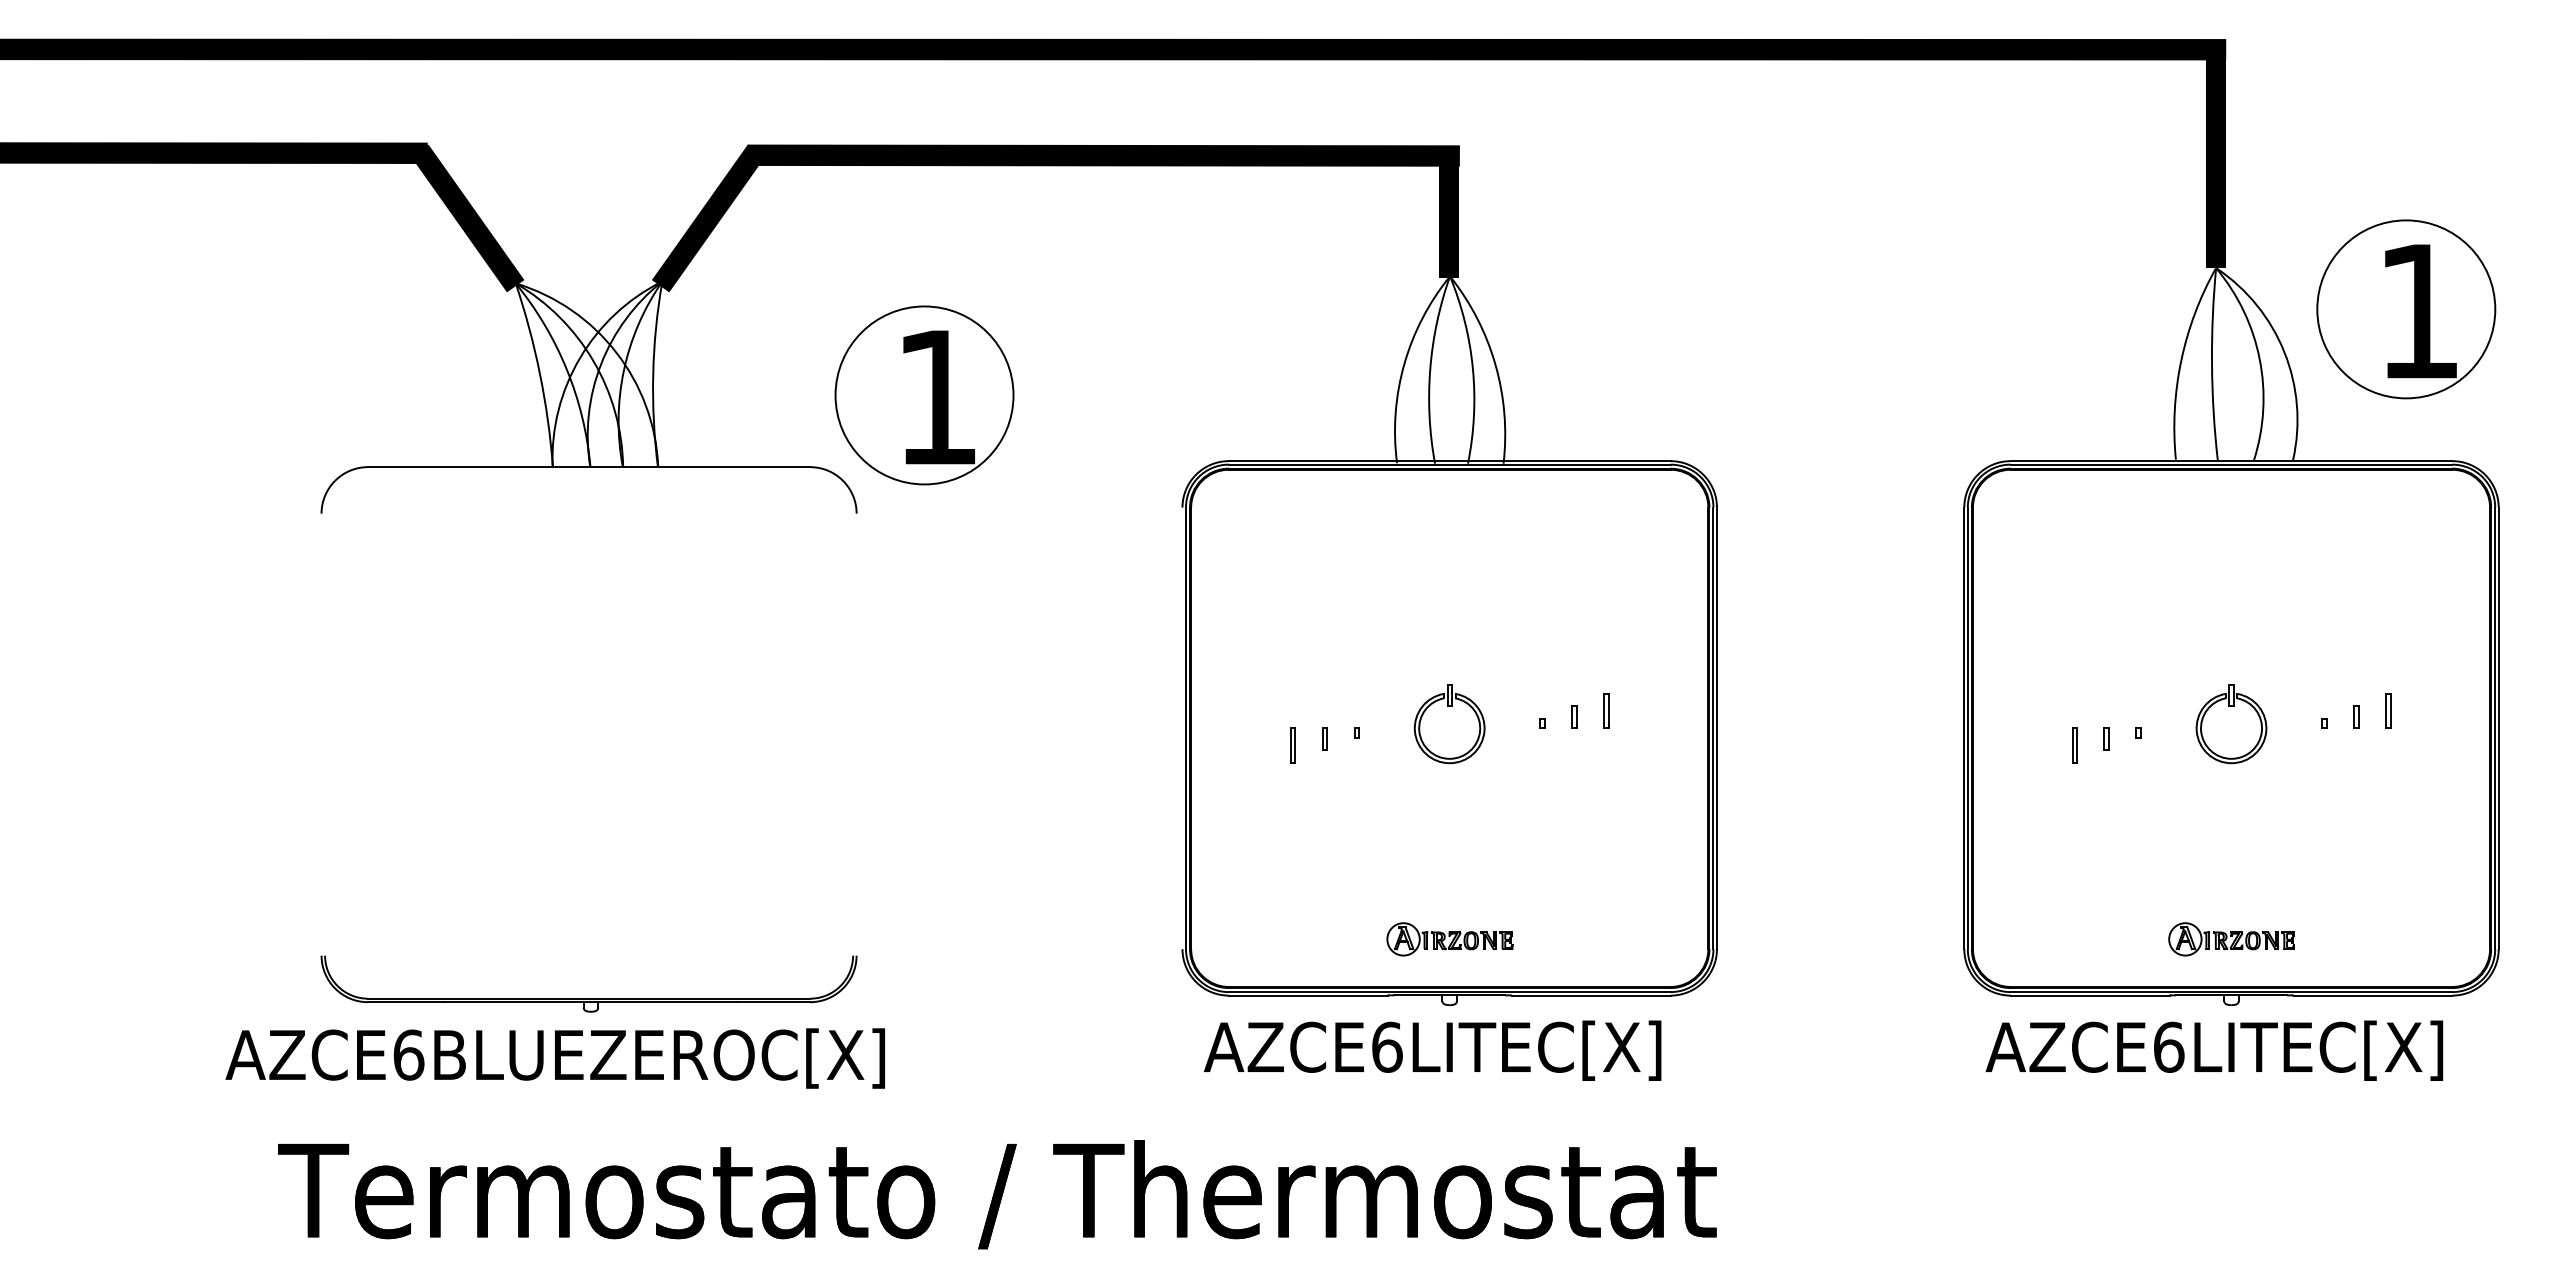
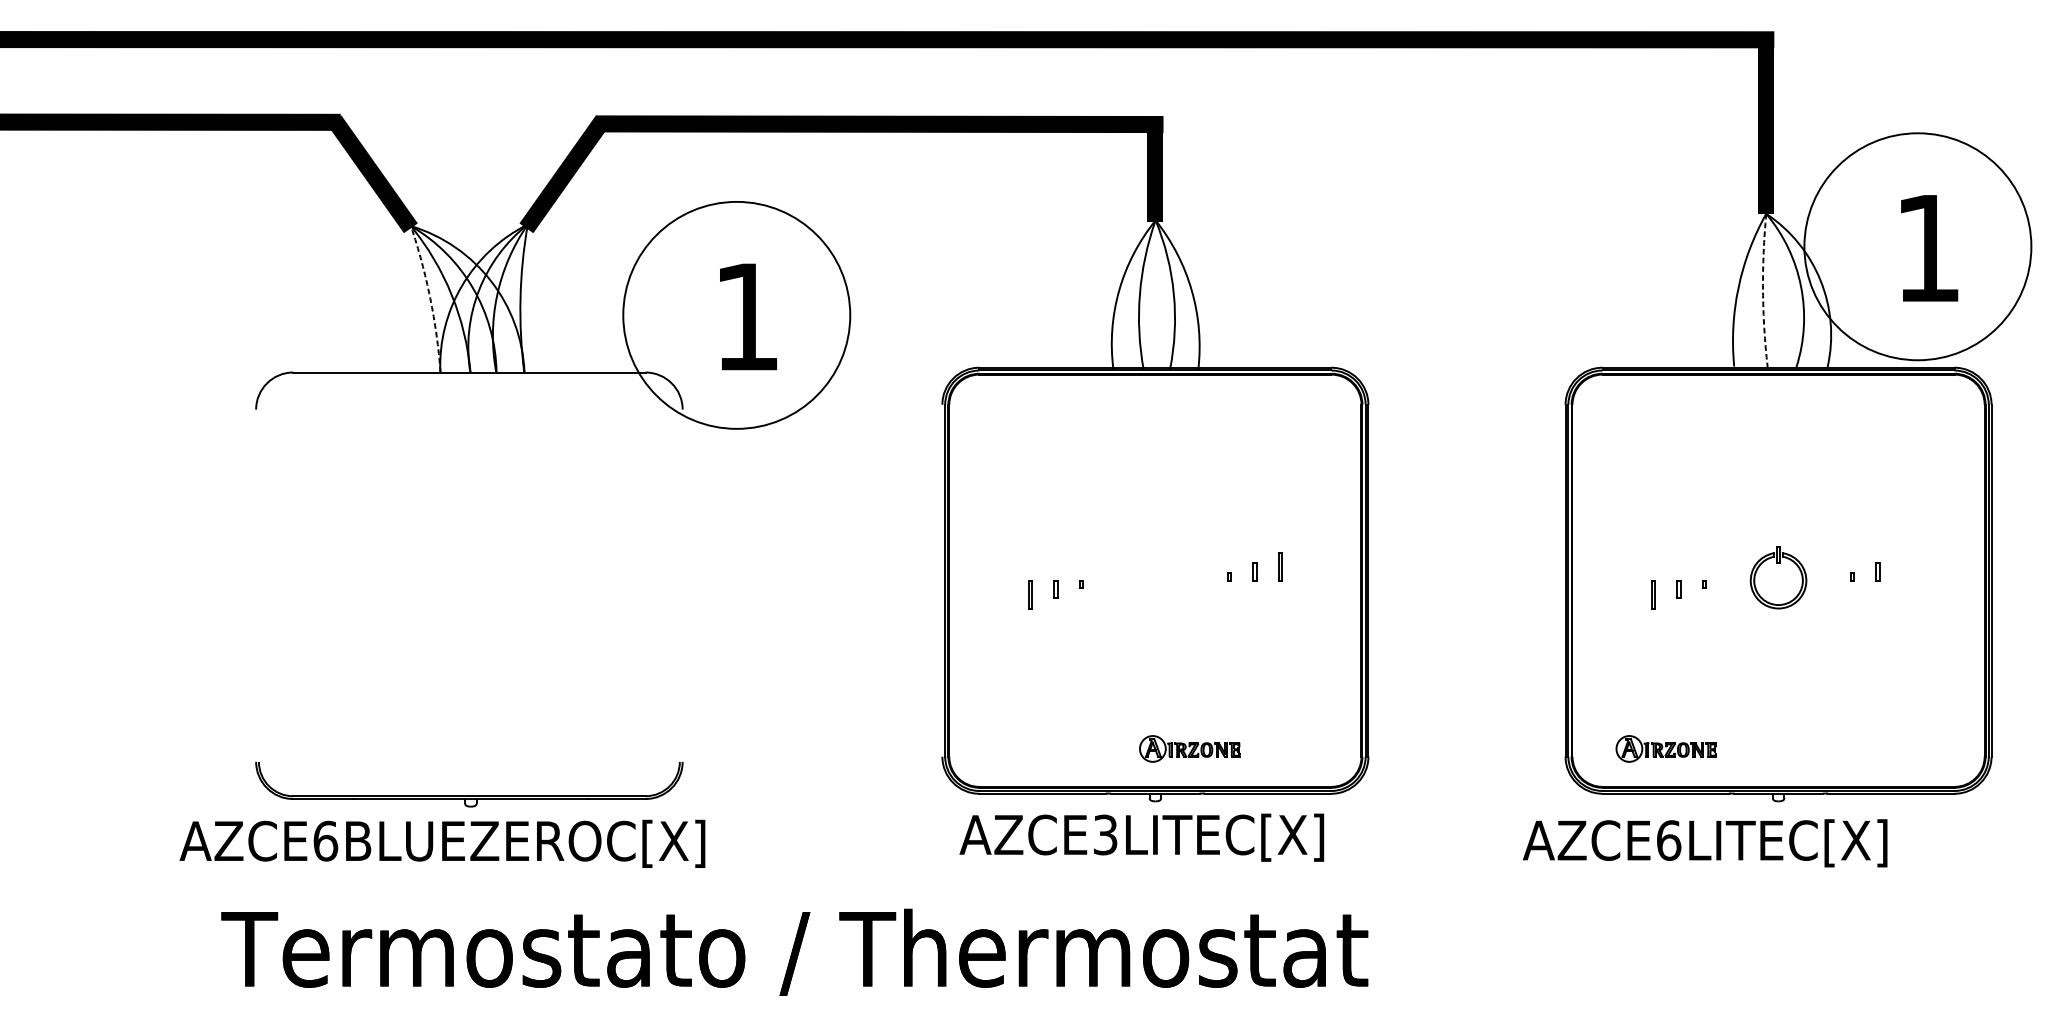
circle: (2406, 309) -> (1918, 246), size x1.6
arc: (2212, 364) -> (1763, 290), solid -> dashed
arc: (539, 373) -> (429, 297), solid -> dashed
circle: (924, 395) -> (736, 315), size x1.6
part: (1449, 706) -> (1155, 563), removed
part: (2388, 710) -> (1903, 566), removed
part: (1449, 939) -> (1189, 749), moved
part: (2231, 939) -> (1666, 749), moved
text: (1387, 1046) -> (1105, 834), AZCE6LITEC[X] -> AZCE3LITEC[X]
text: (2214, 1050) -> (1705, 843), moved

